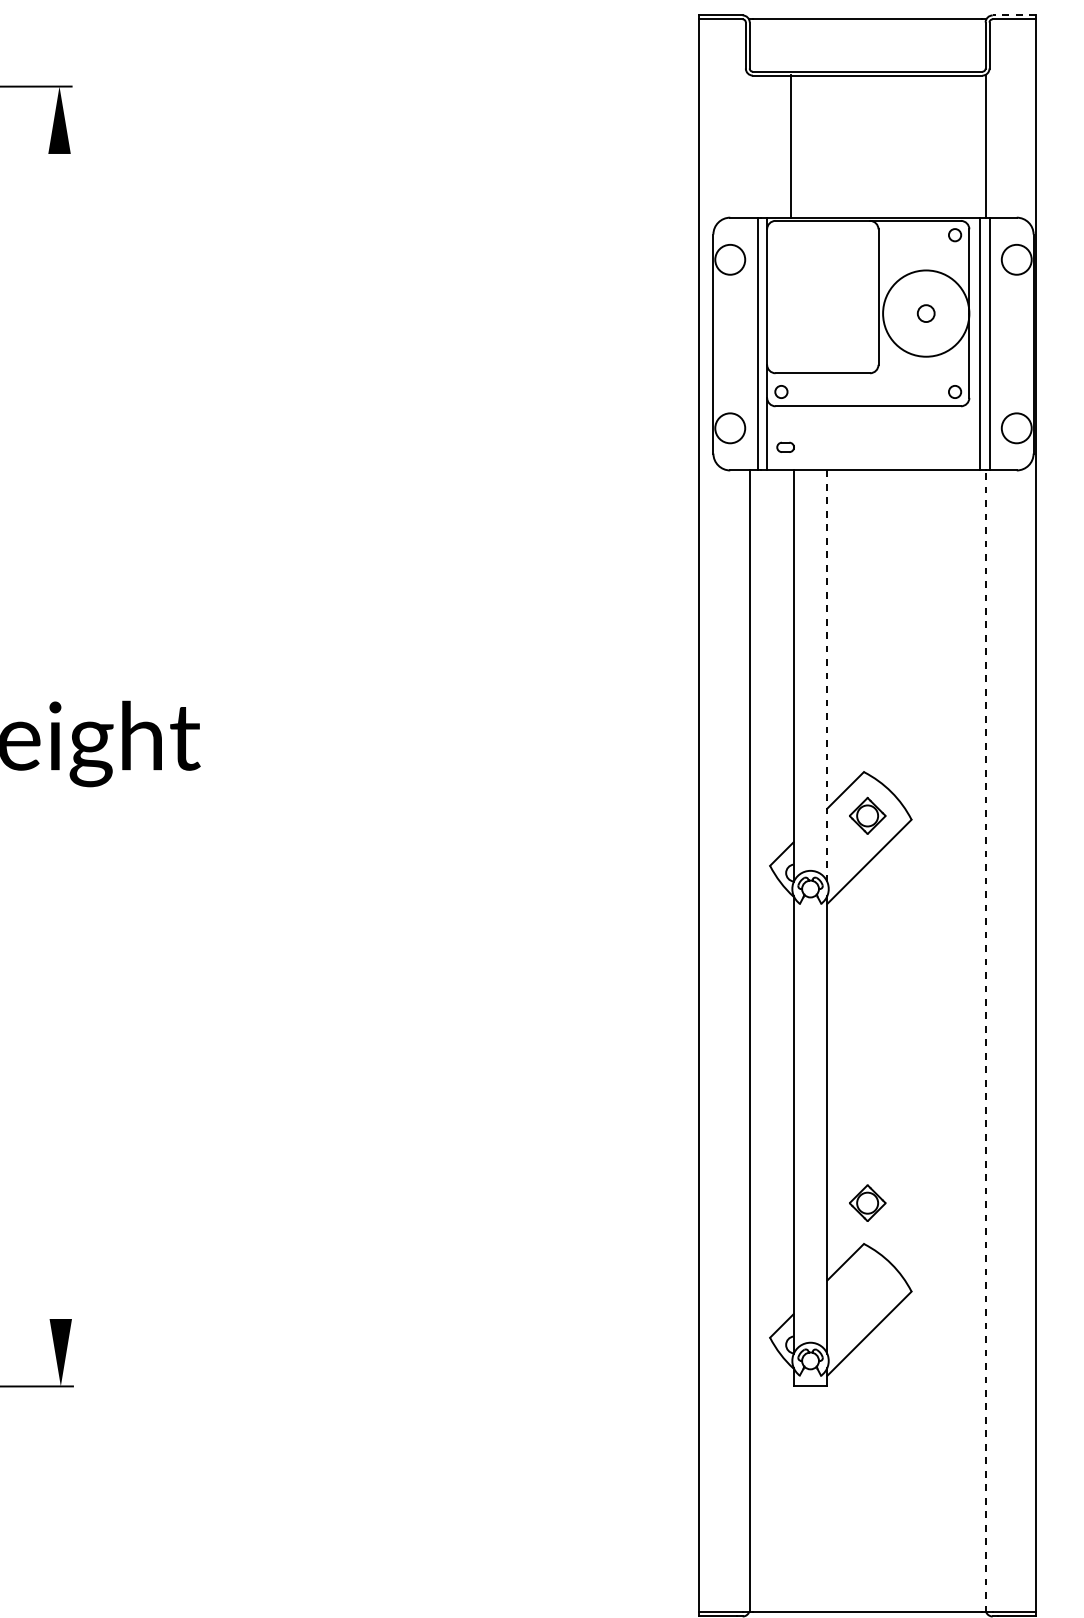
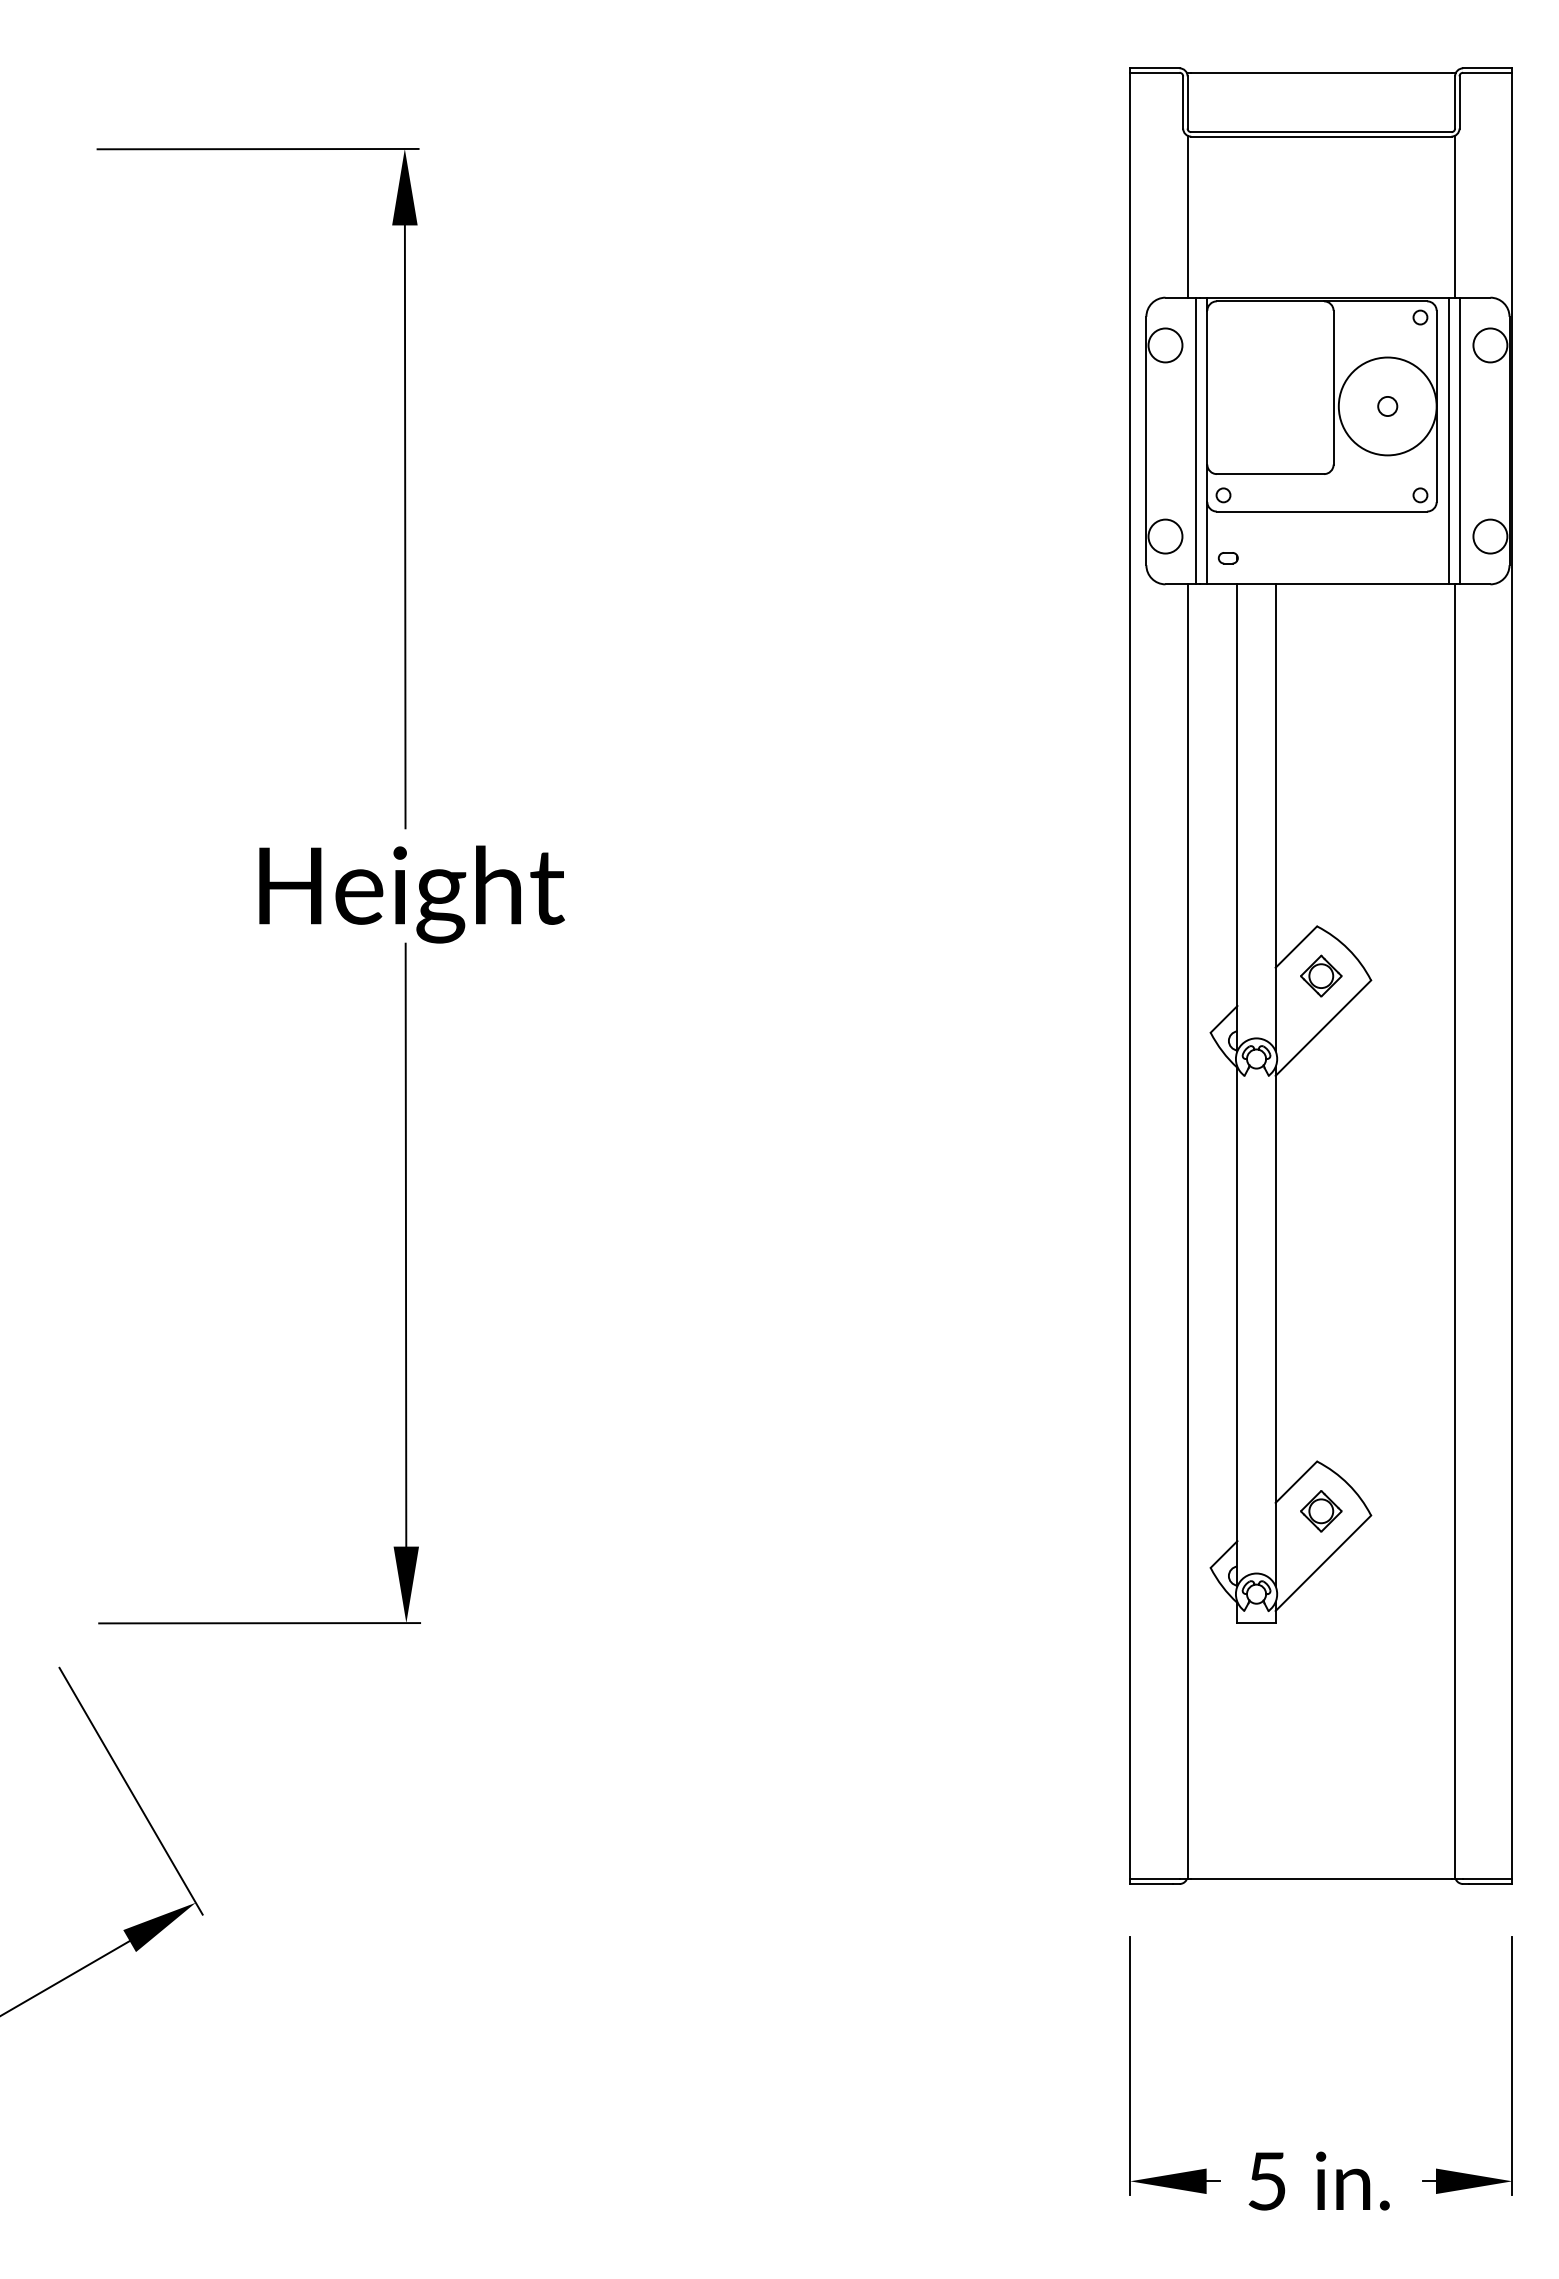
line: (1014, 15) -> (1487, 68), dashed -> solid
line: (791, 146) -> (1187, 216), moved
line: (59, 419) -> (404, 526), added
line: (827, 676) -> (1275, 818), dashed -> solid
line: (985, 1041) -> (1455, 1231), dashed -> solid
line: (60, 1052) -> (405, 1244), added
part: (867, 1203) -> (1321, 1511), moved

